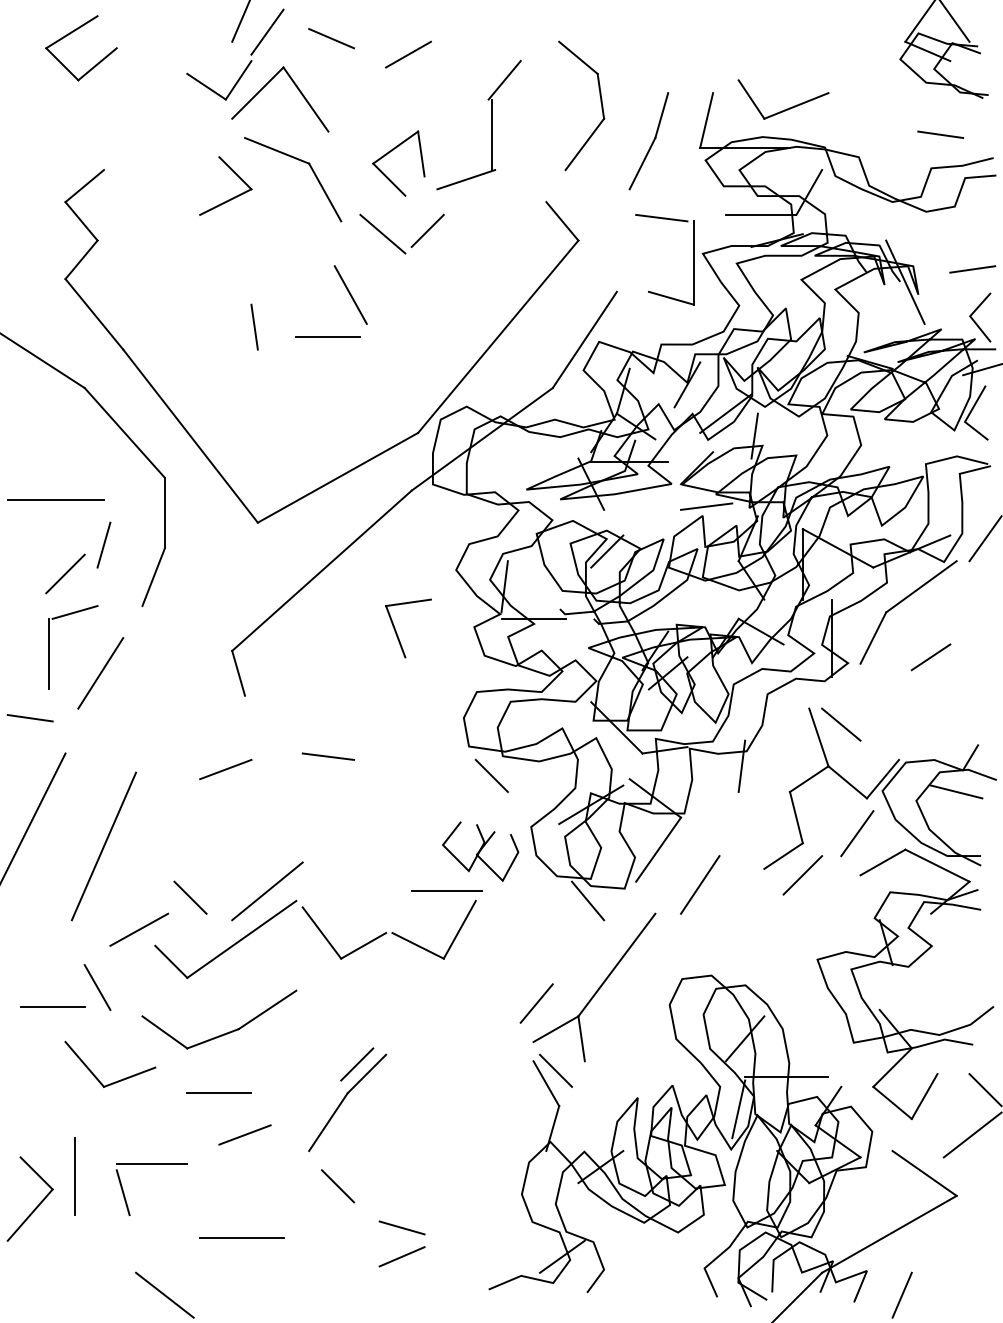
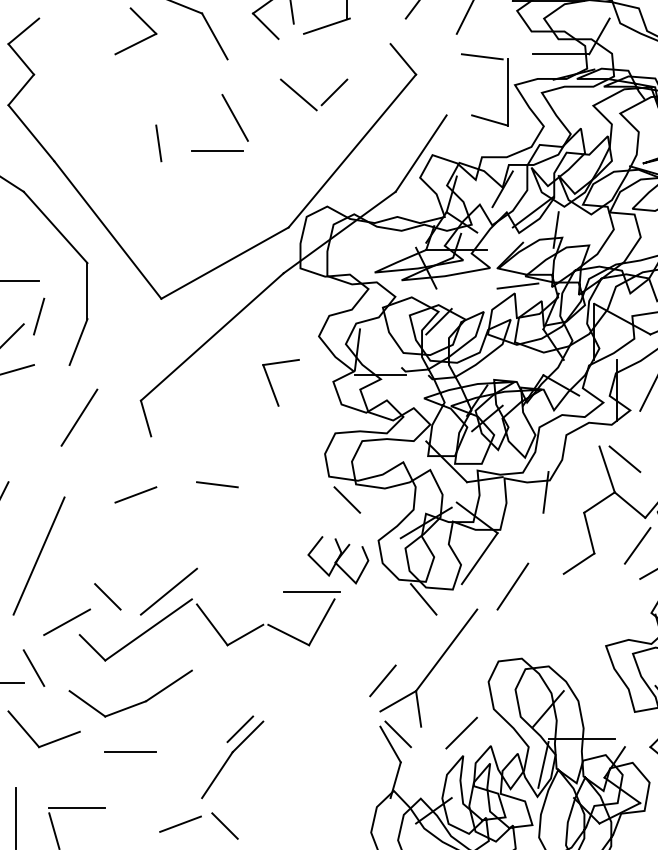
part: (394, 242) -> (308, 101), moved
line: (100, 673) -> (79, 417), moved
line: (802, 875) -> (461, 733), moved
line: (244, 1134) -> (180, 823), moved

